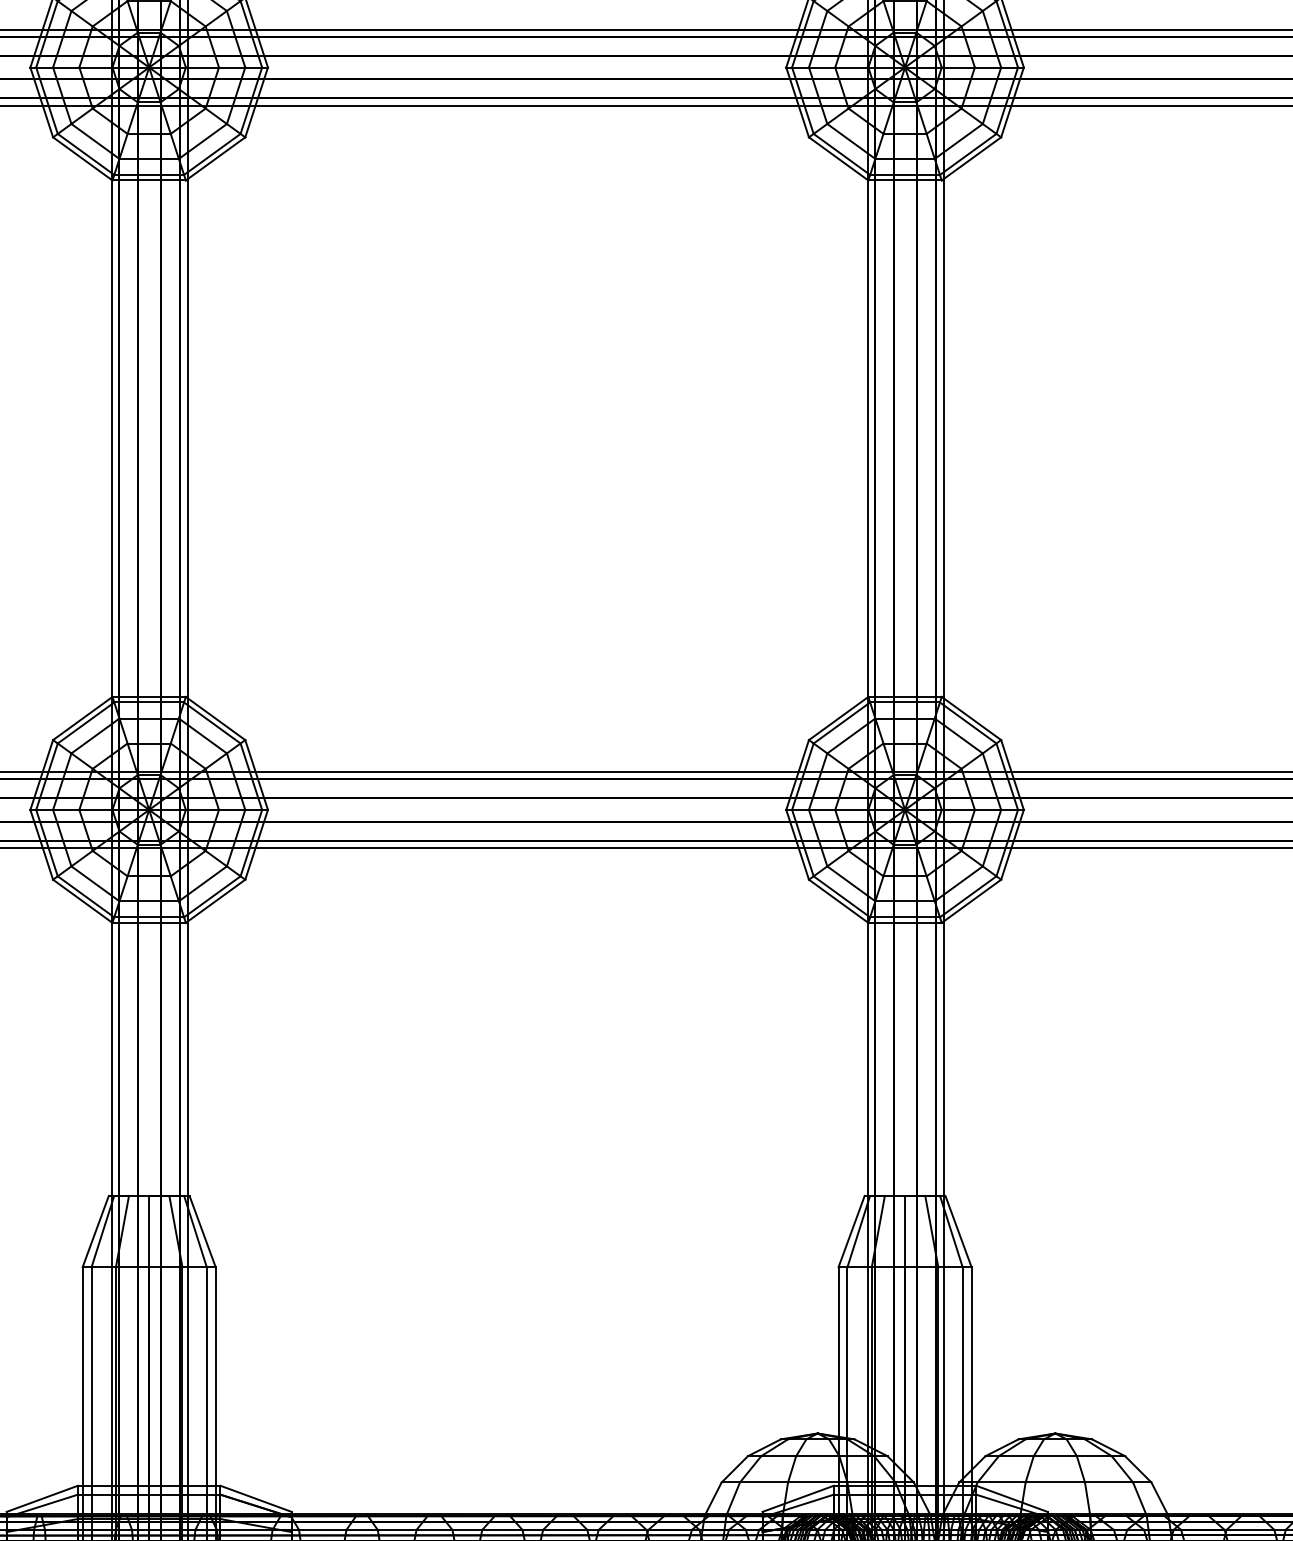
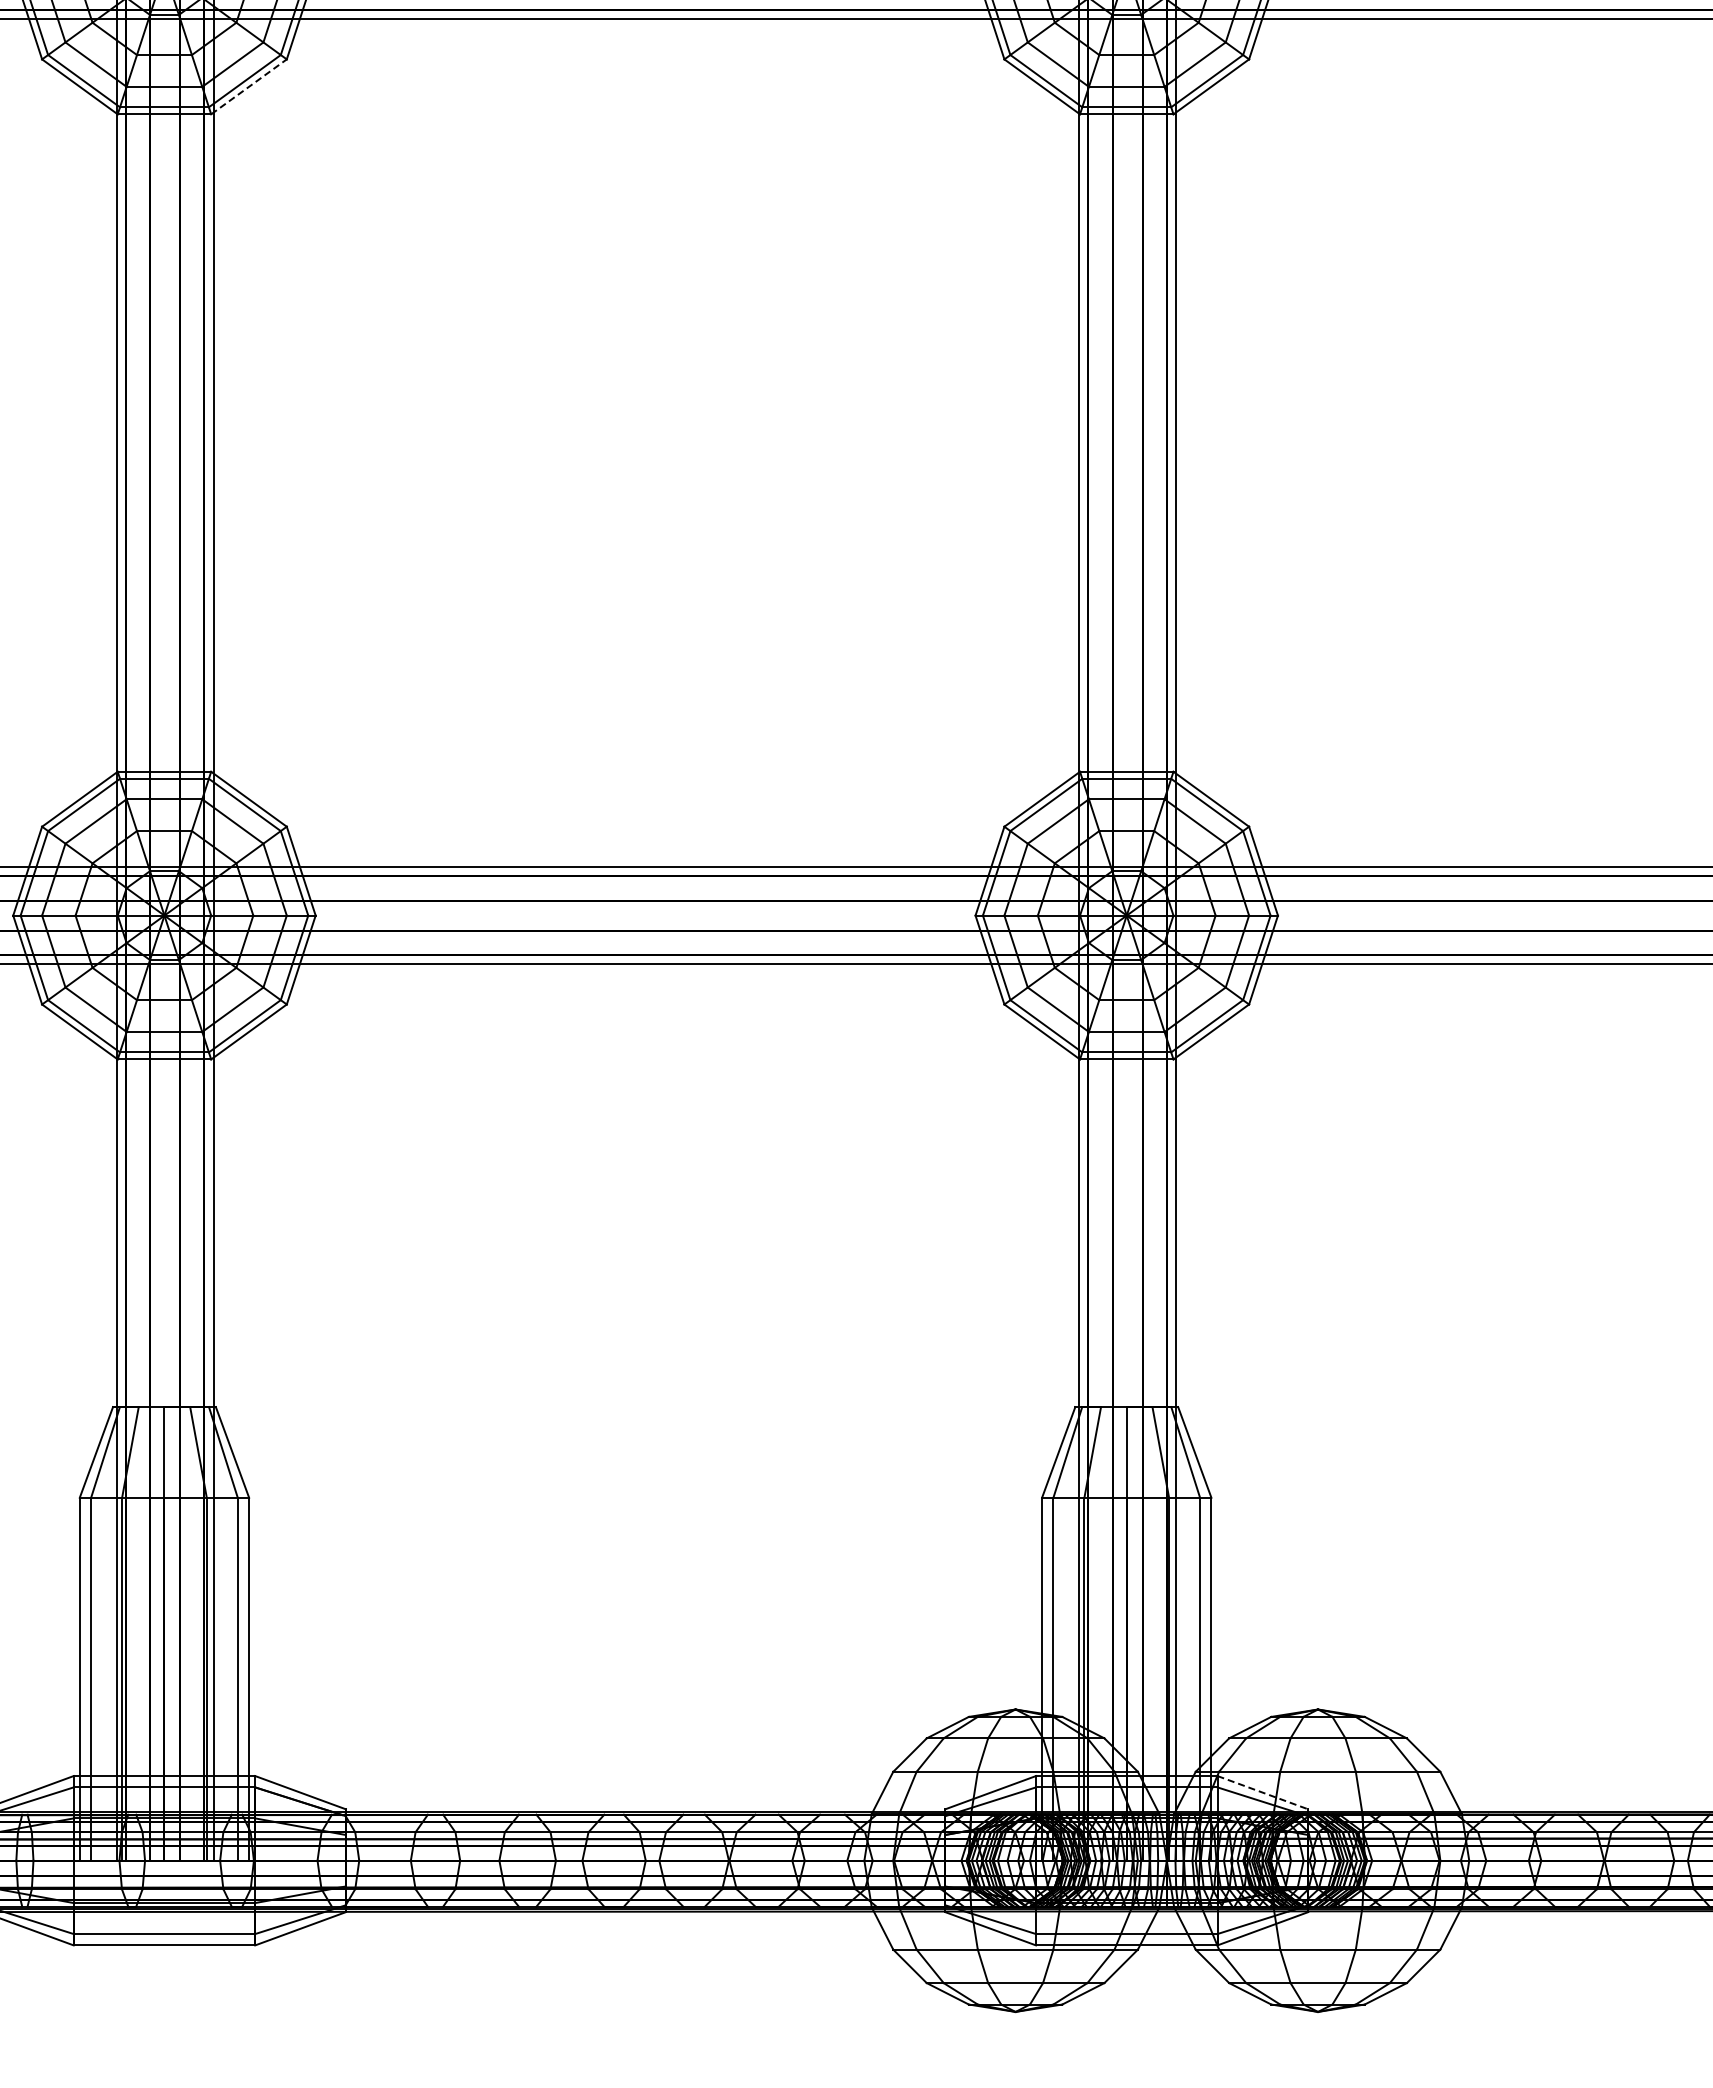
line: (215, 158) -> (249, 86), solid -> dashed
line: (1012, 1498) -> (1263, 1792), solid -> dashed

